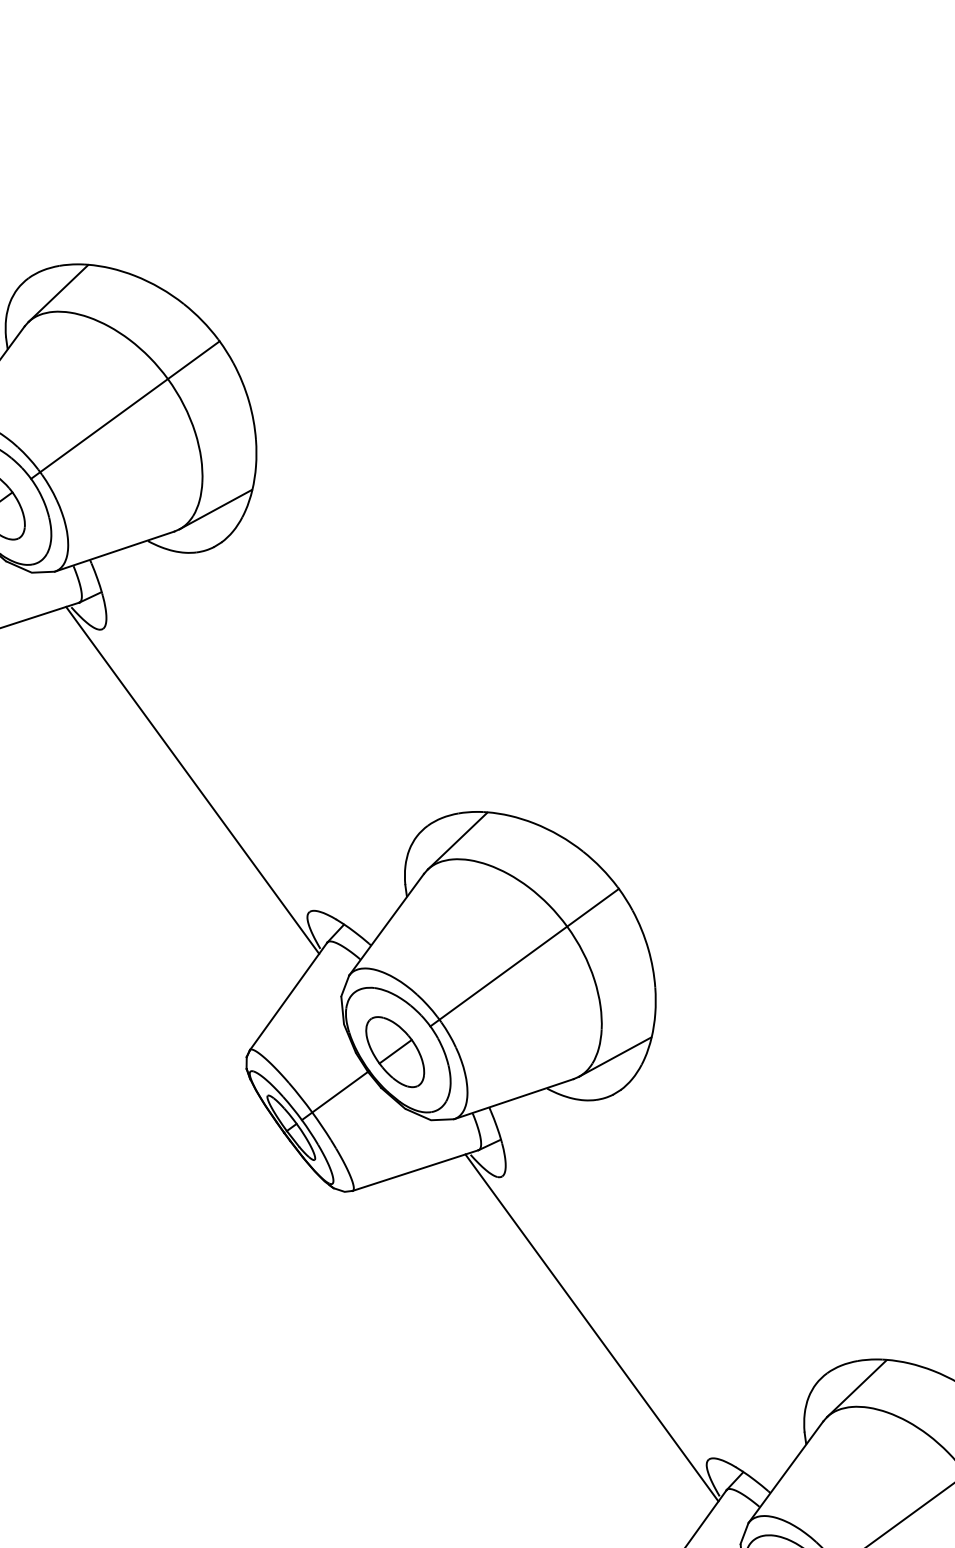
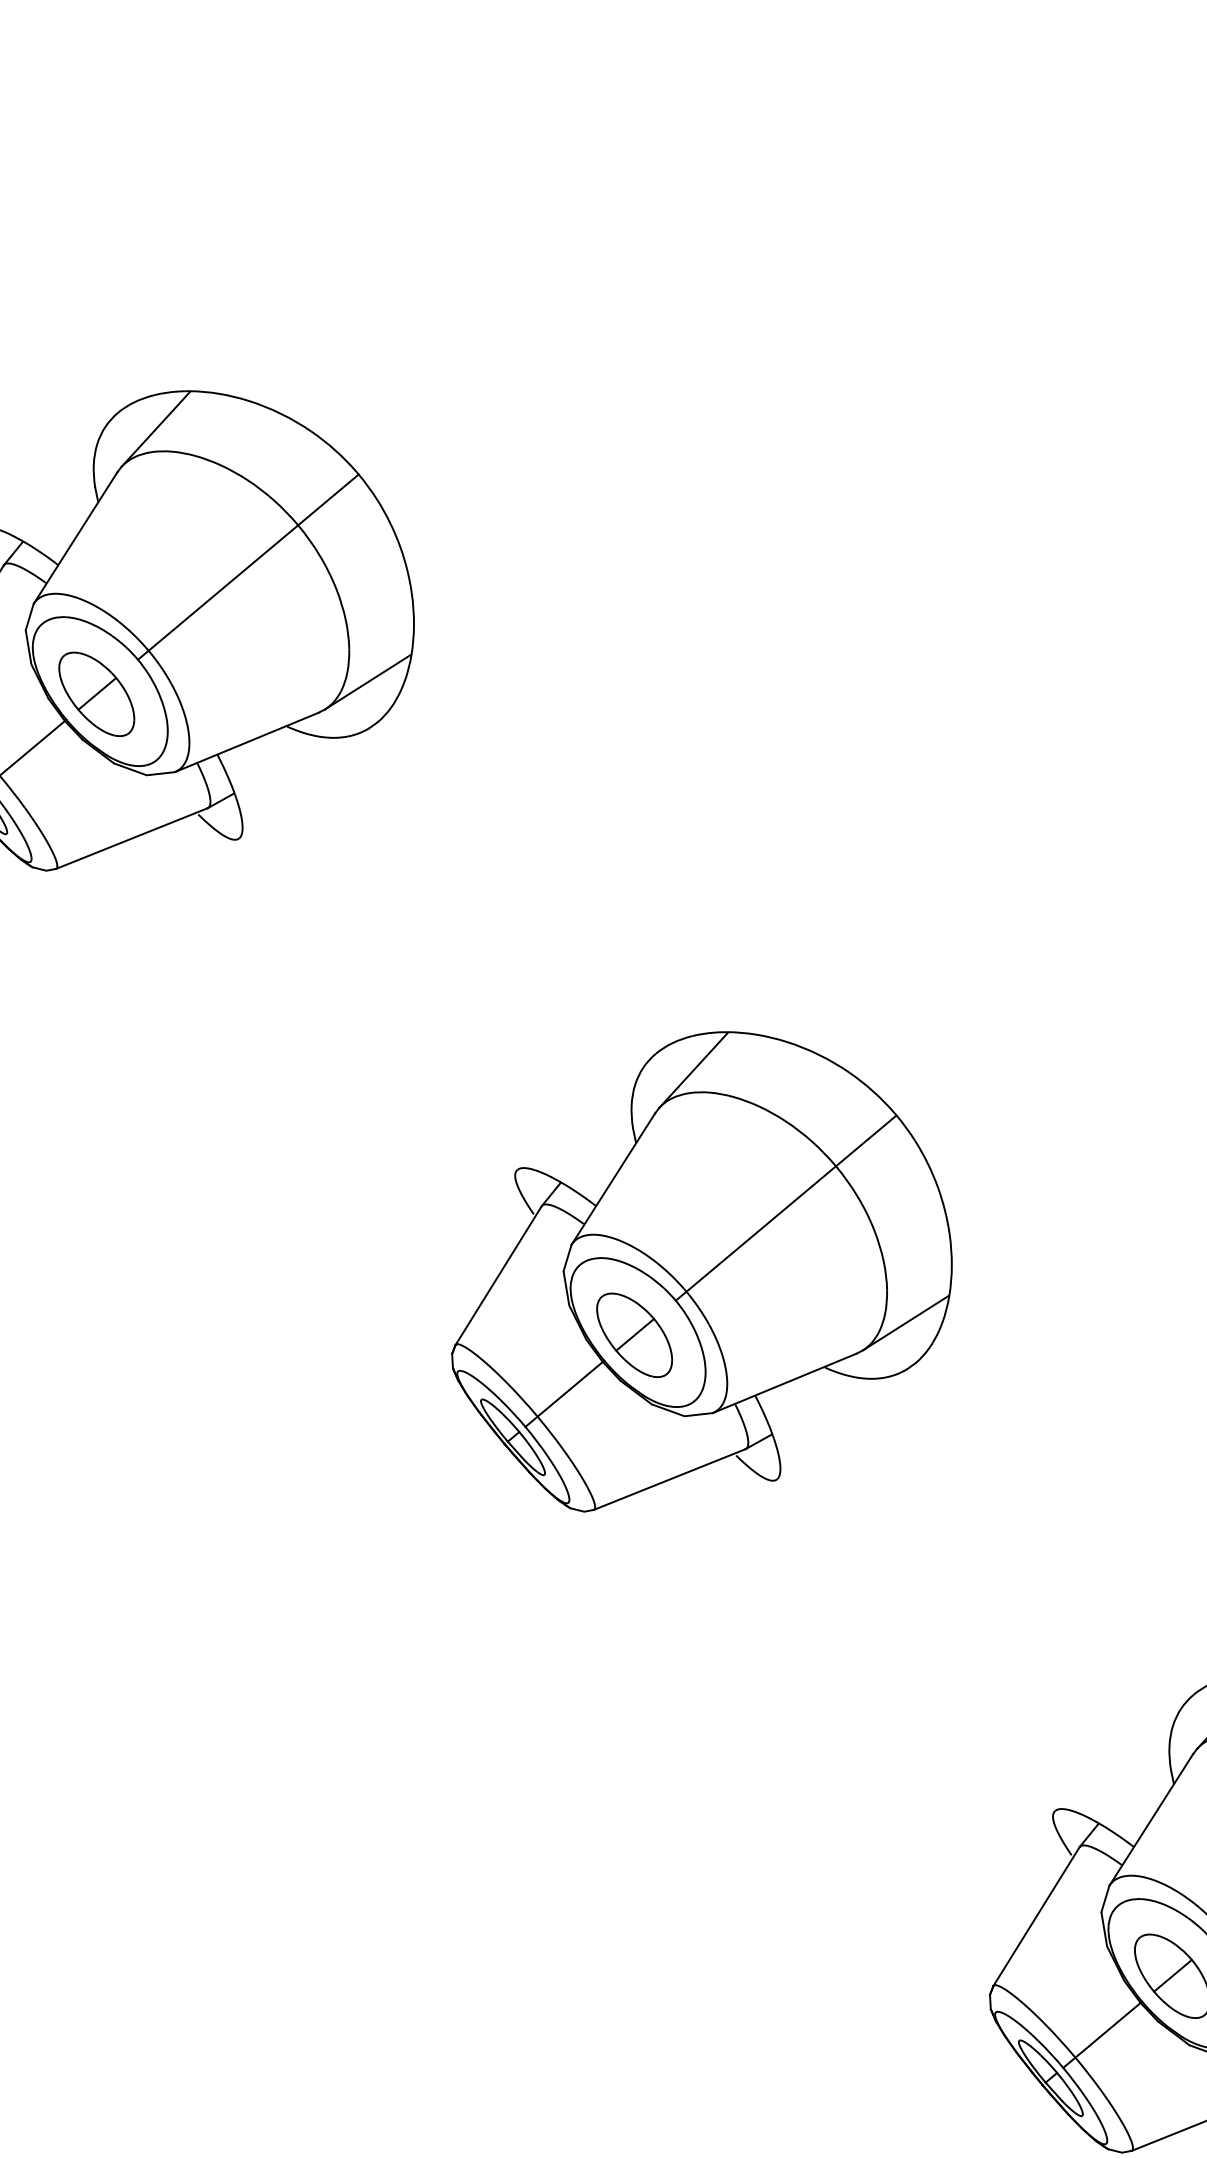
line: (192, 780) -> (361, 1017), removed
line: (591, 1327) -> (899, 1658), removed

